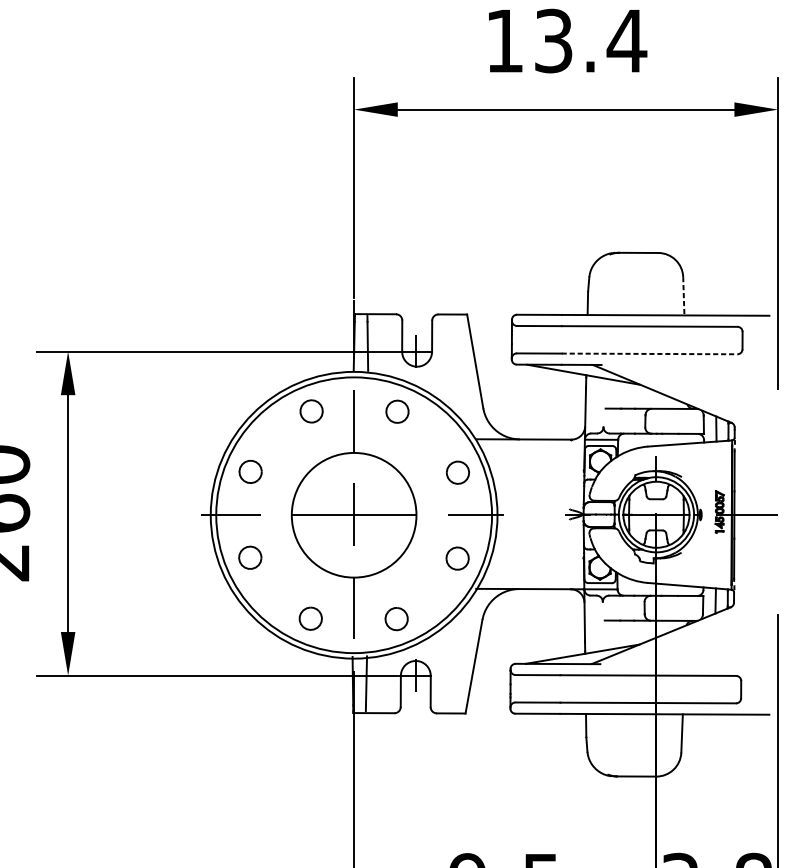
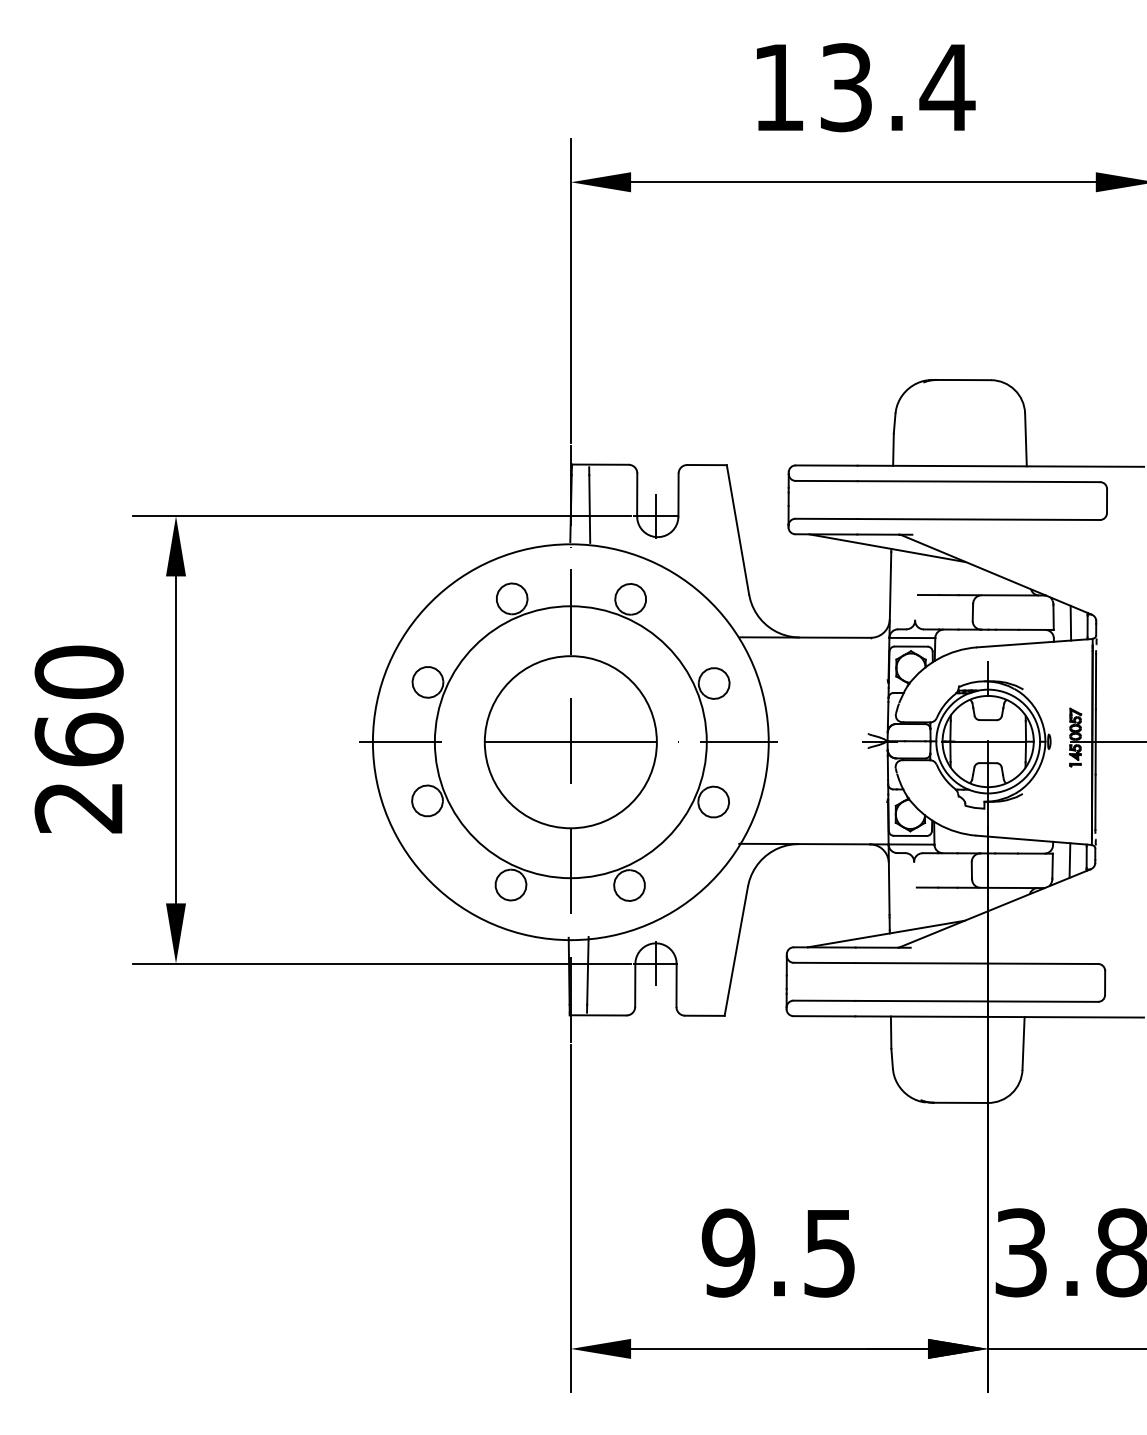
line: (683, 296) -> (1025, 440), dashed -> solid
line: (650, 353) -> (979, 519), dashed -> solid
circle: (353, 515) -> (570, 742), size x0.71

